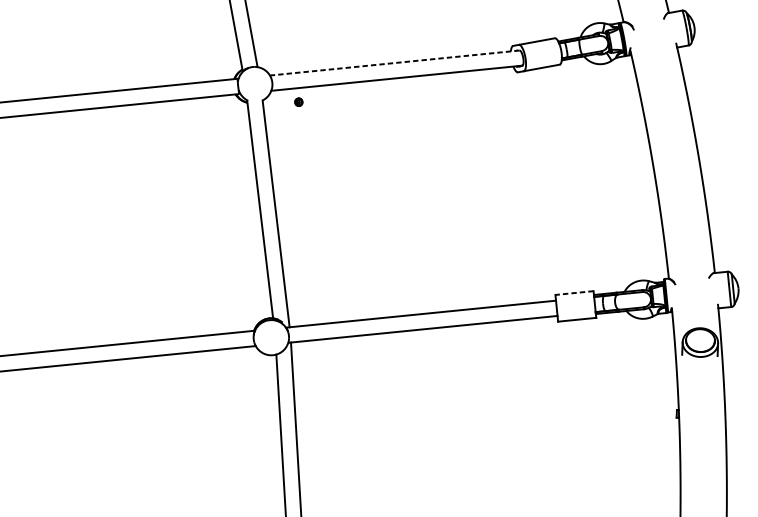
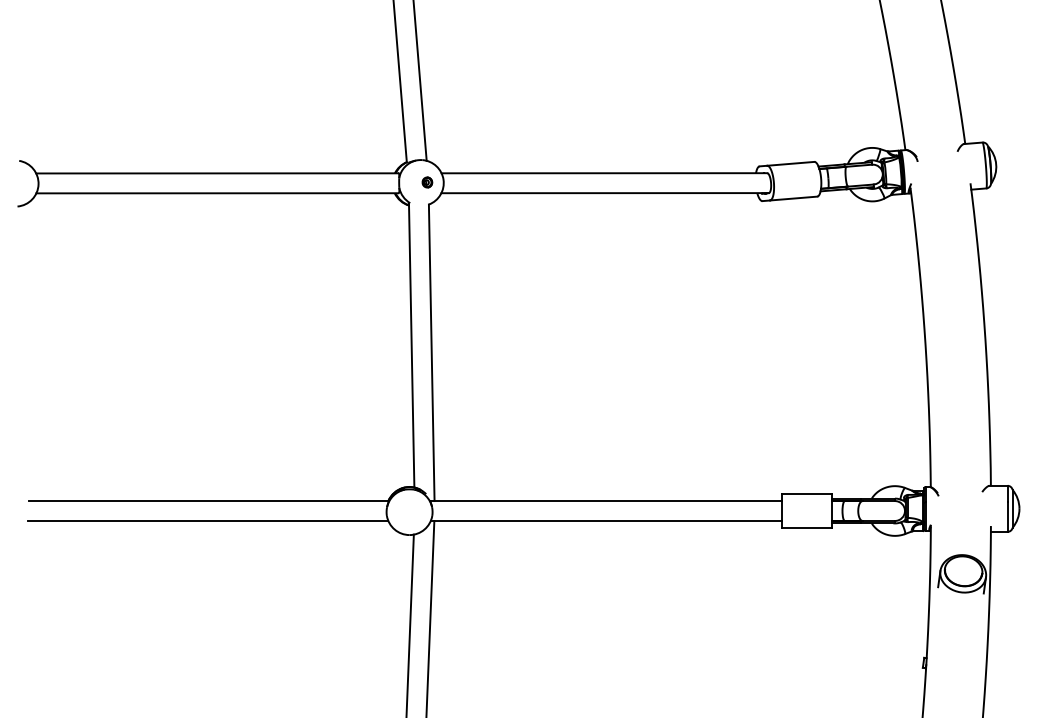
line: (394, 63) -> (604, 173), dashed -> solid
part: (298, 102) -> (427, 182), moved
line: (574, 292) -> (807, 493), dashed -> solid

